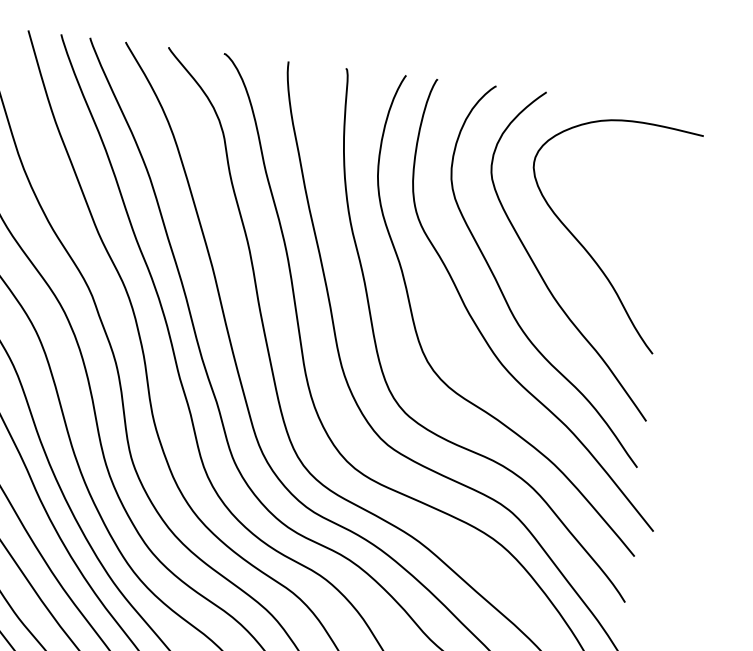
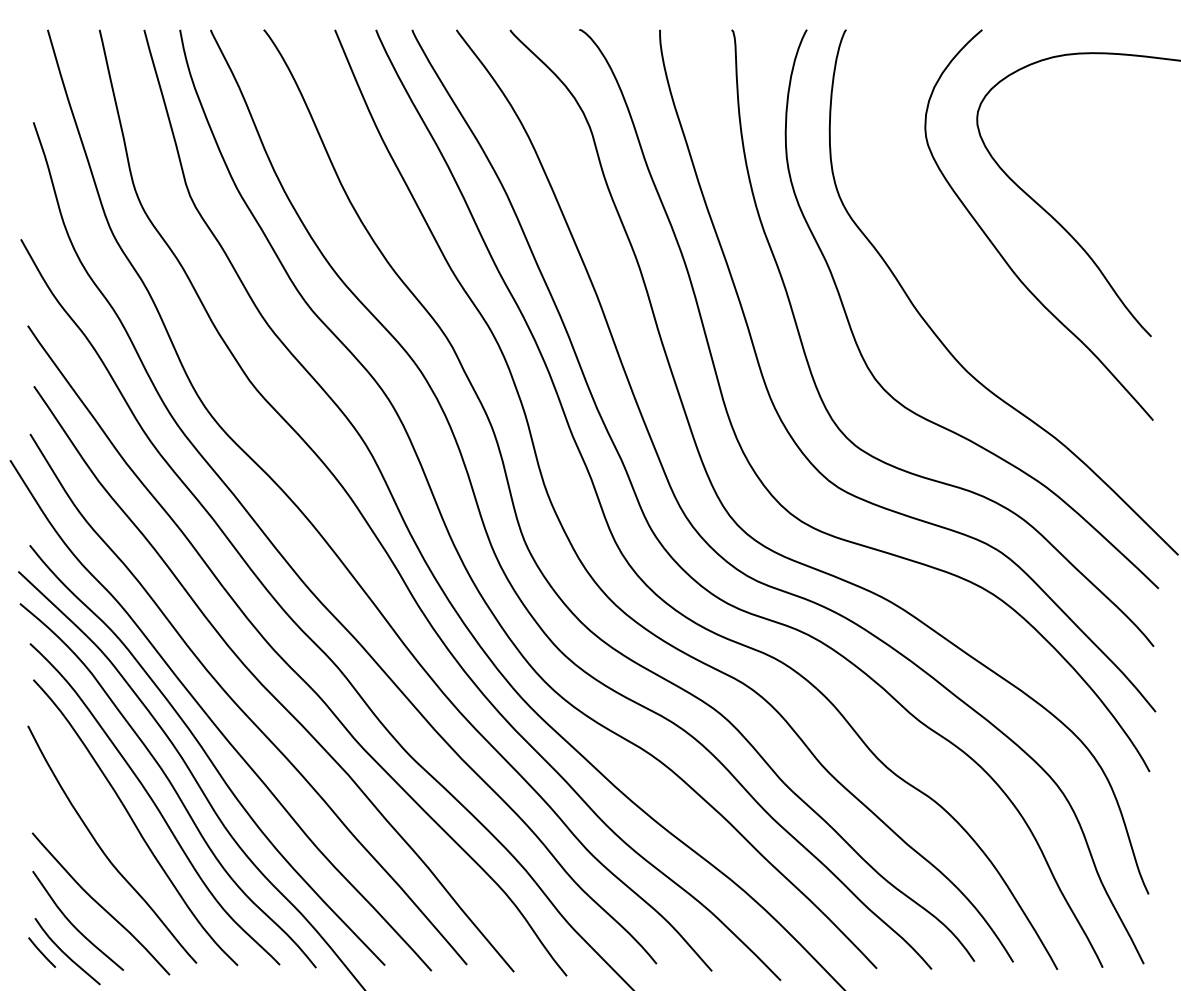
curve: (505, 297) -> (961, 288), removed

